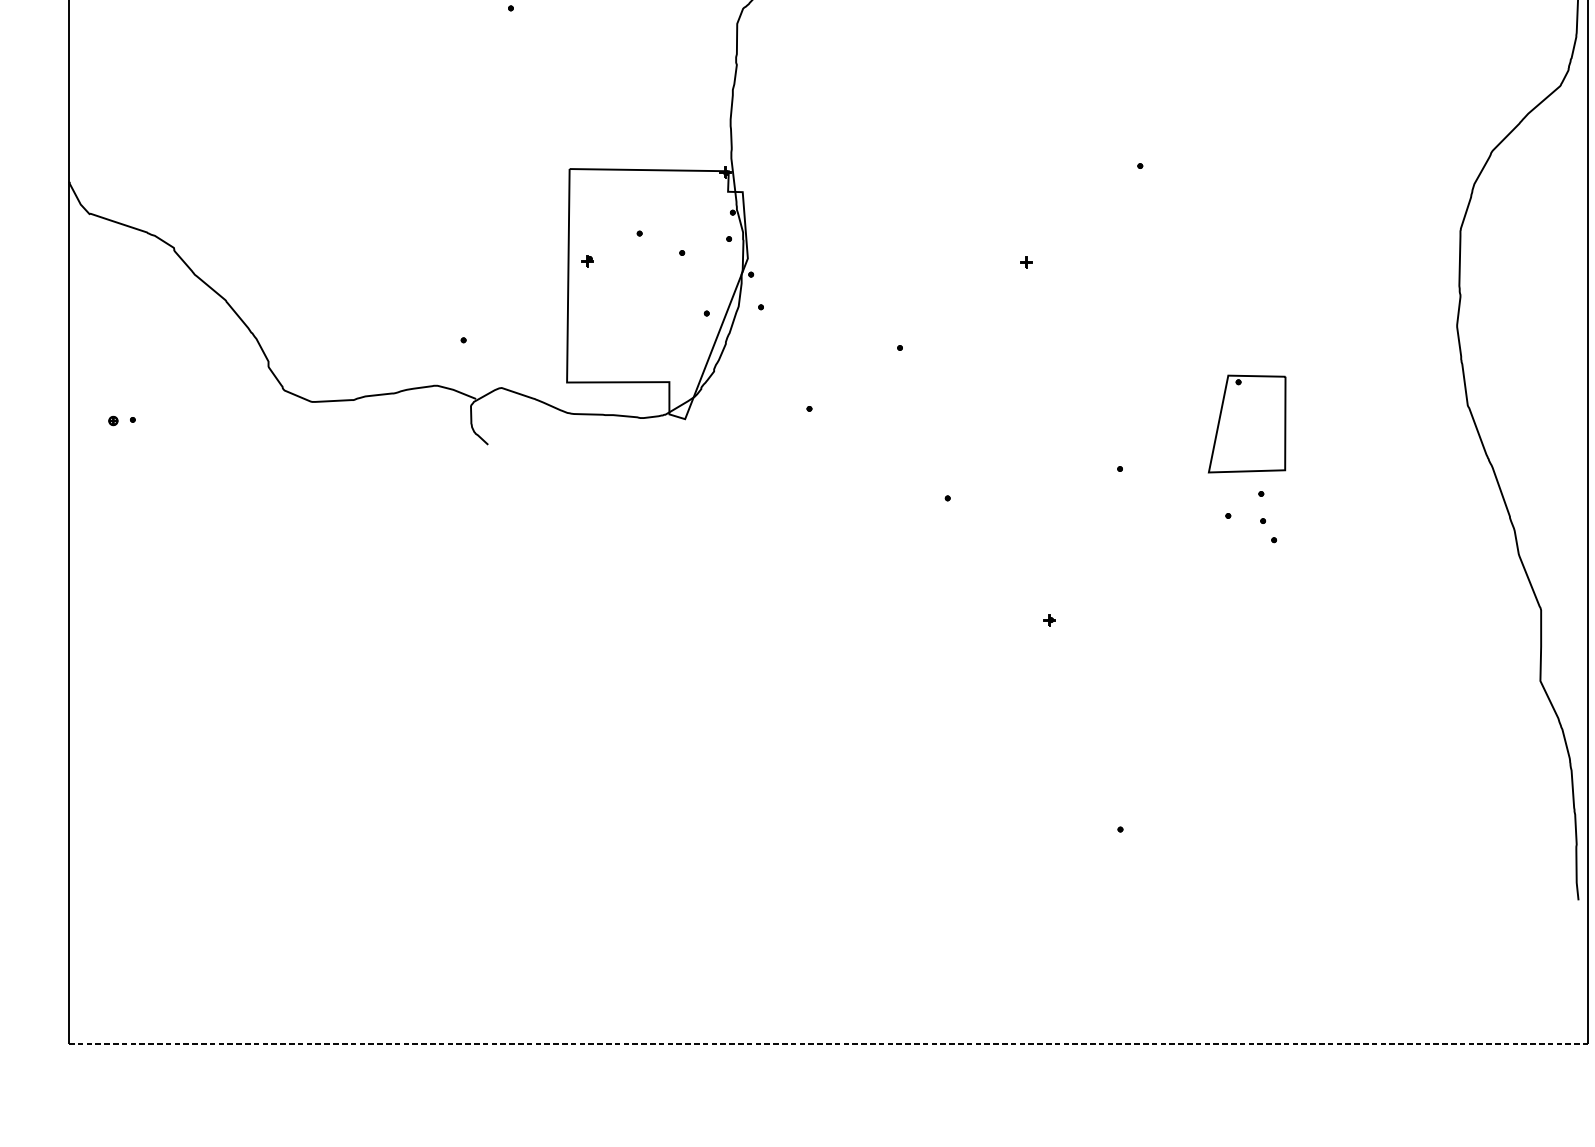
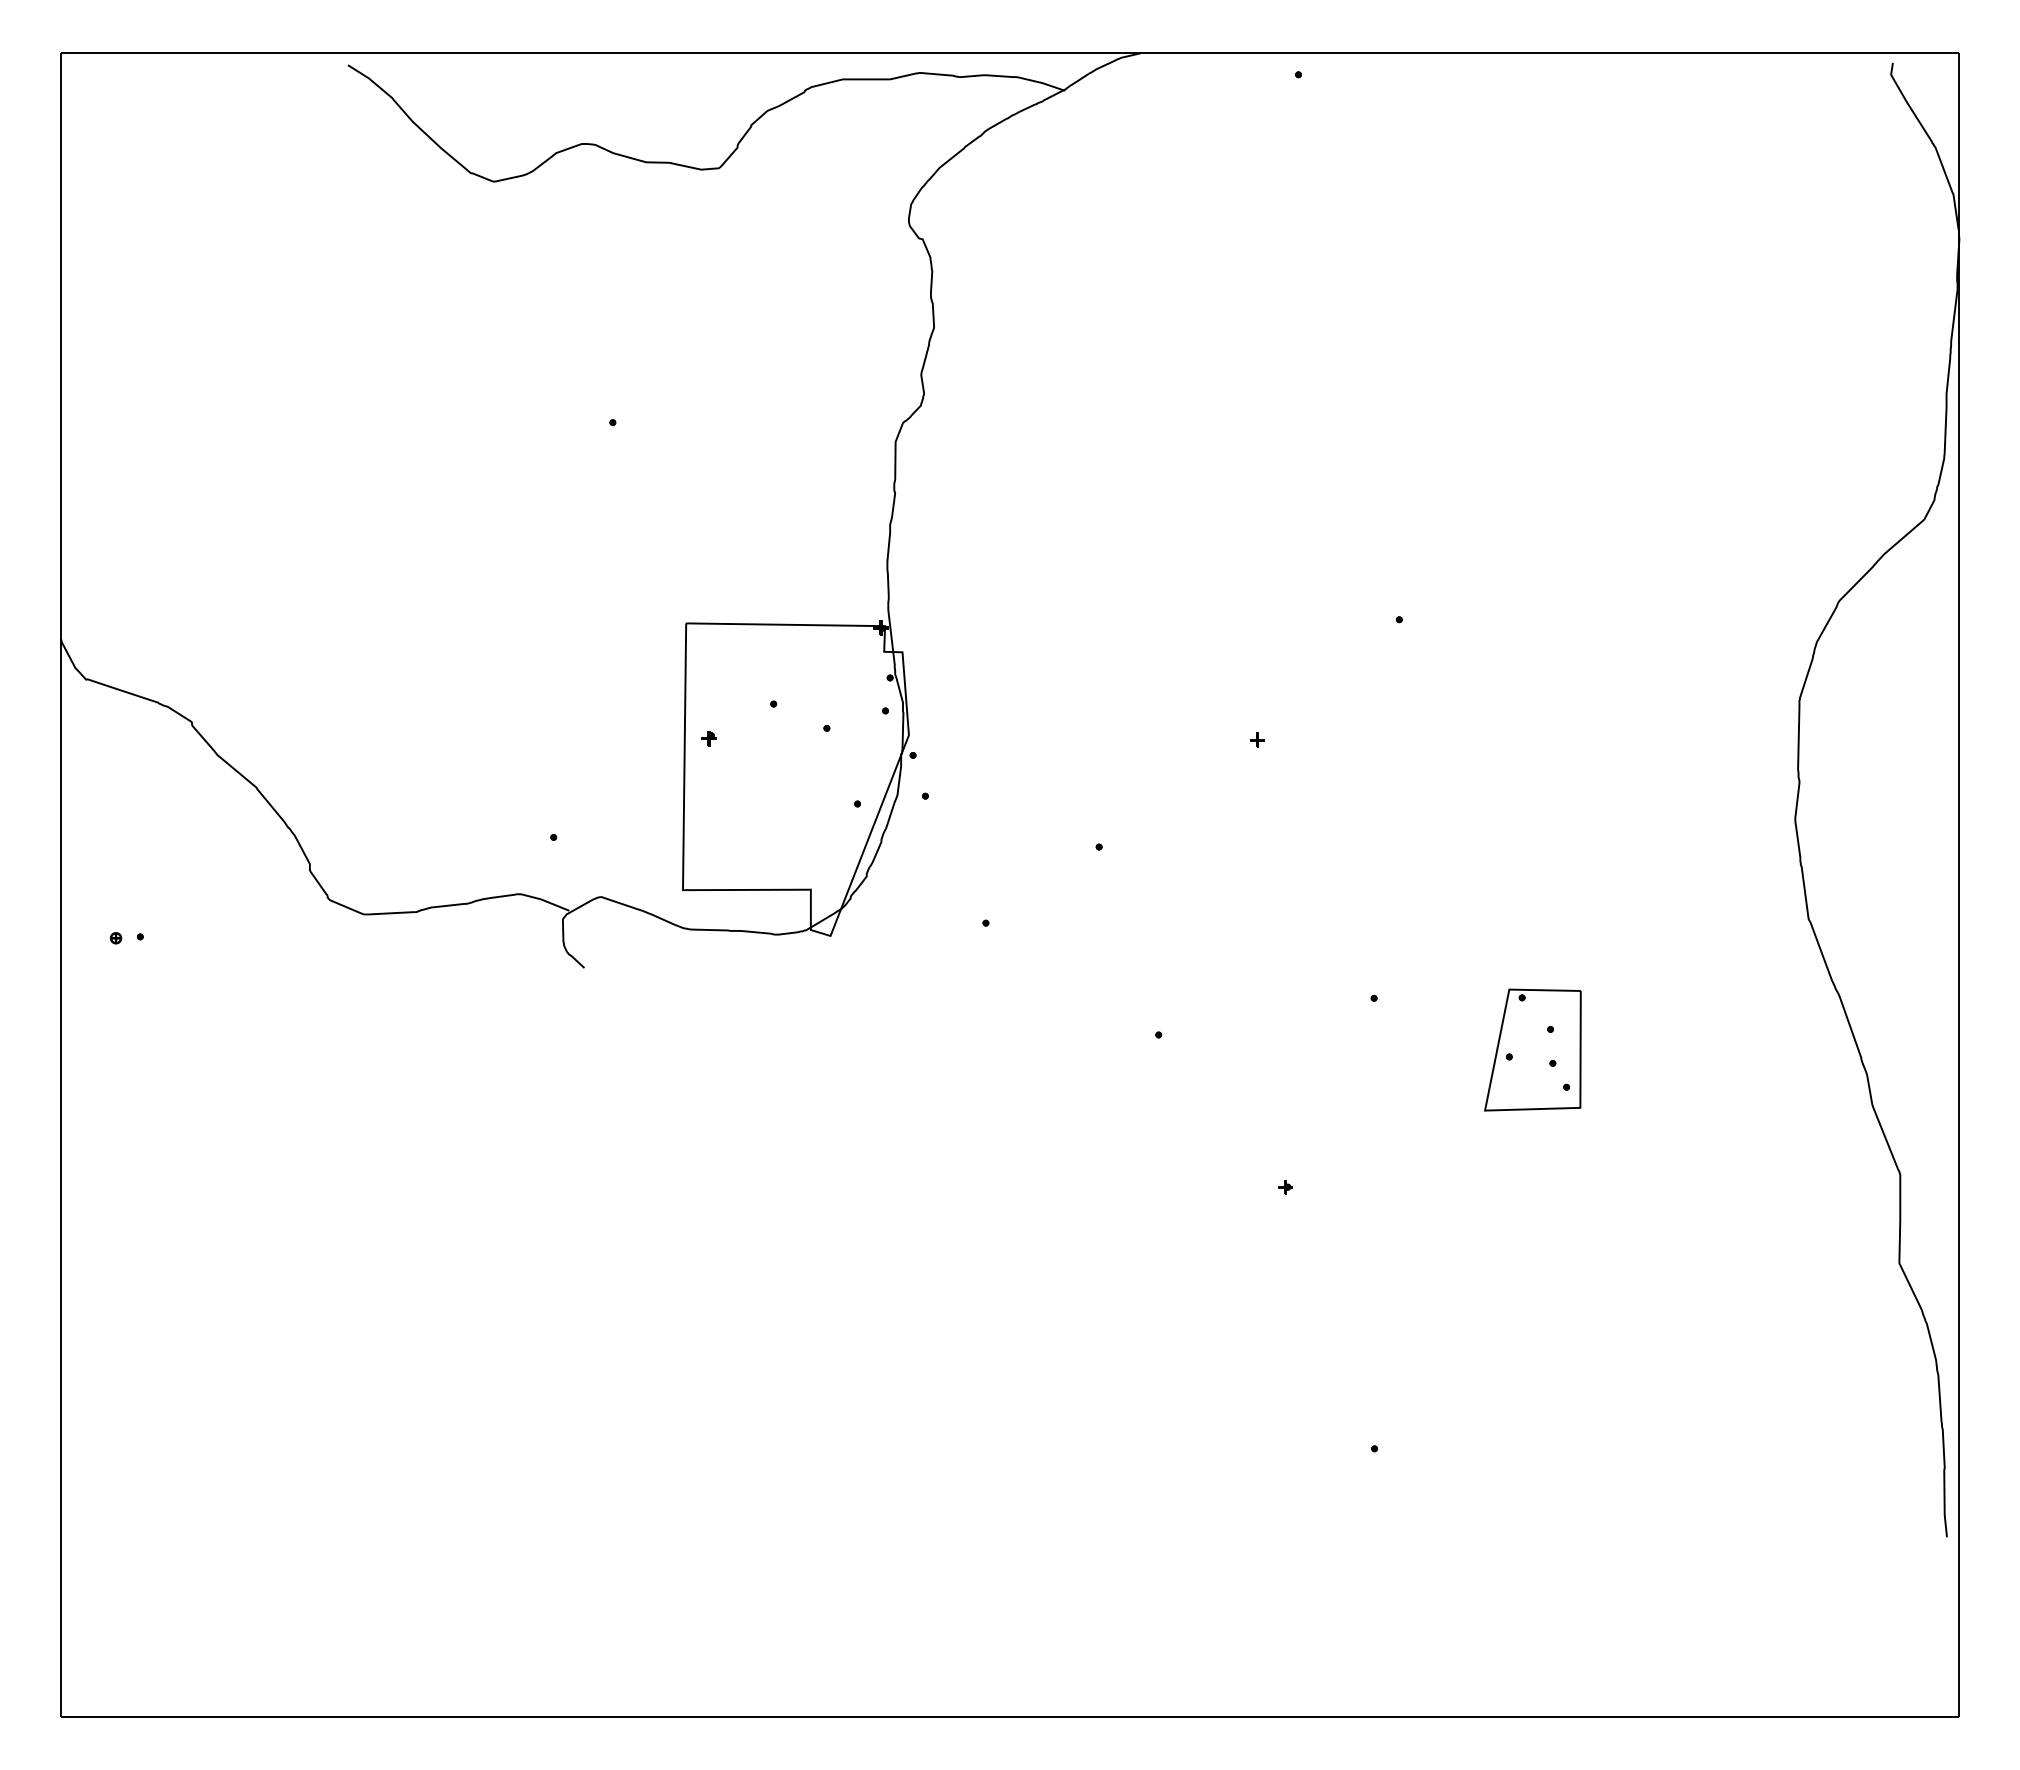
part: (1246, 423) -> (1532, 1049), moved
line: (829, 1043) -> (1010, 1716), dashed -> solid

